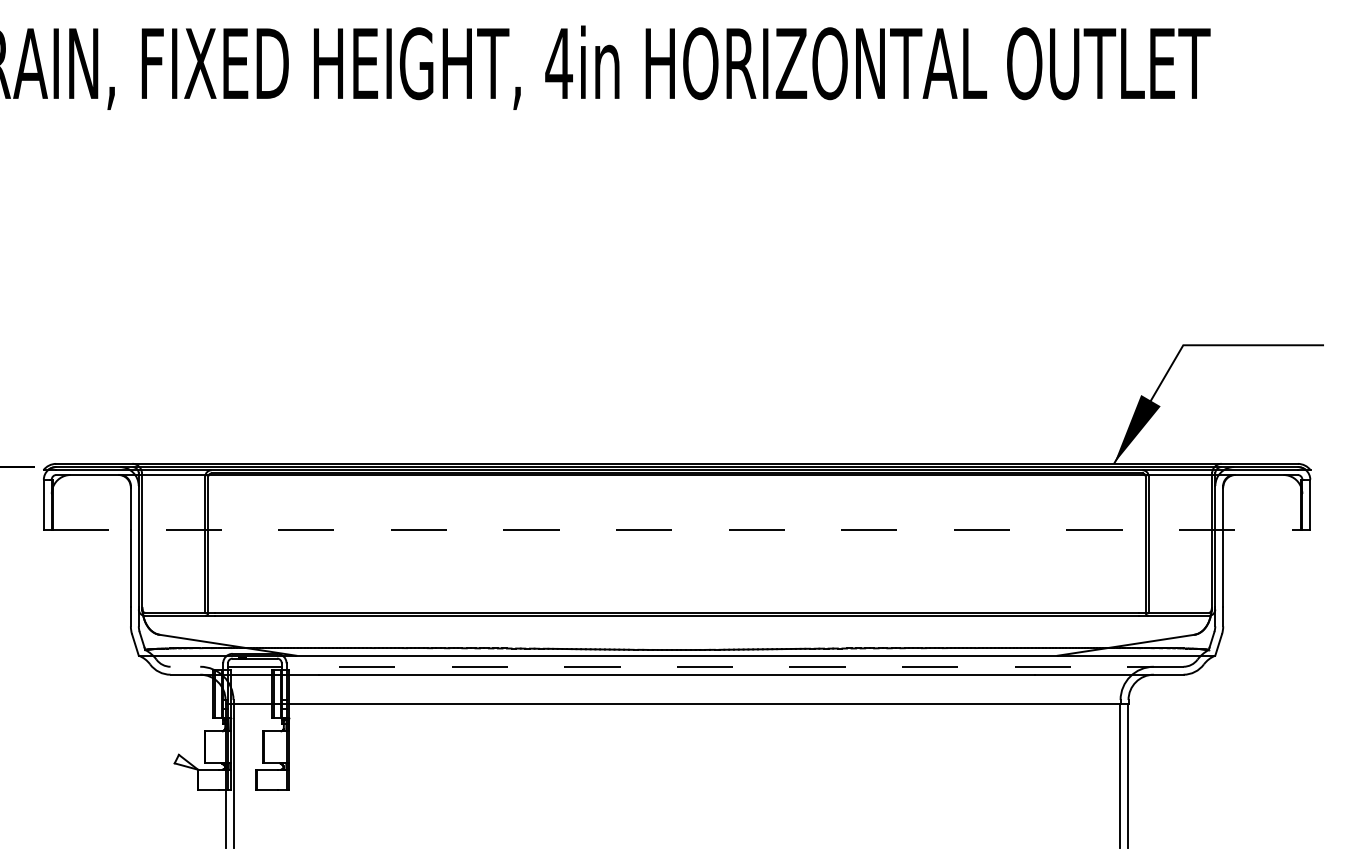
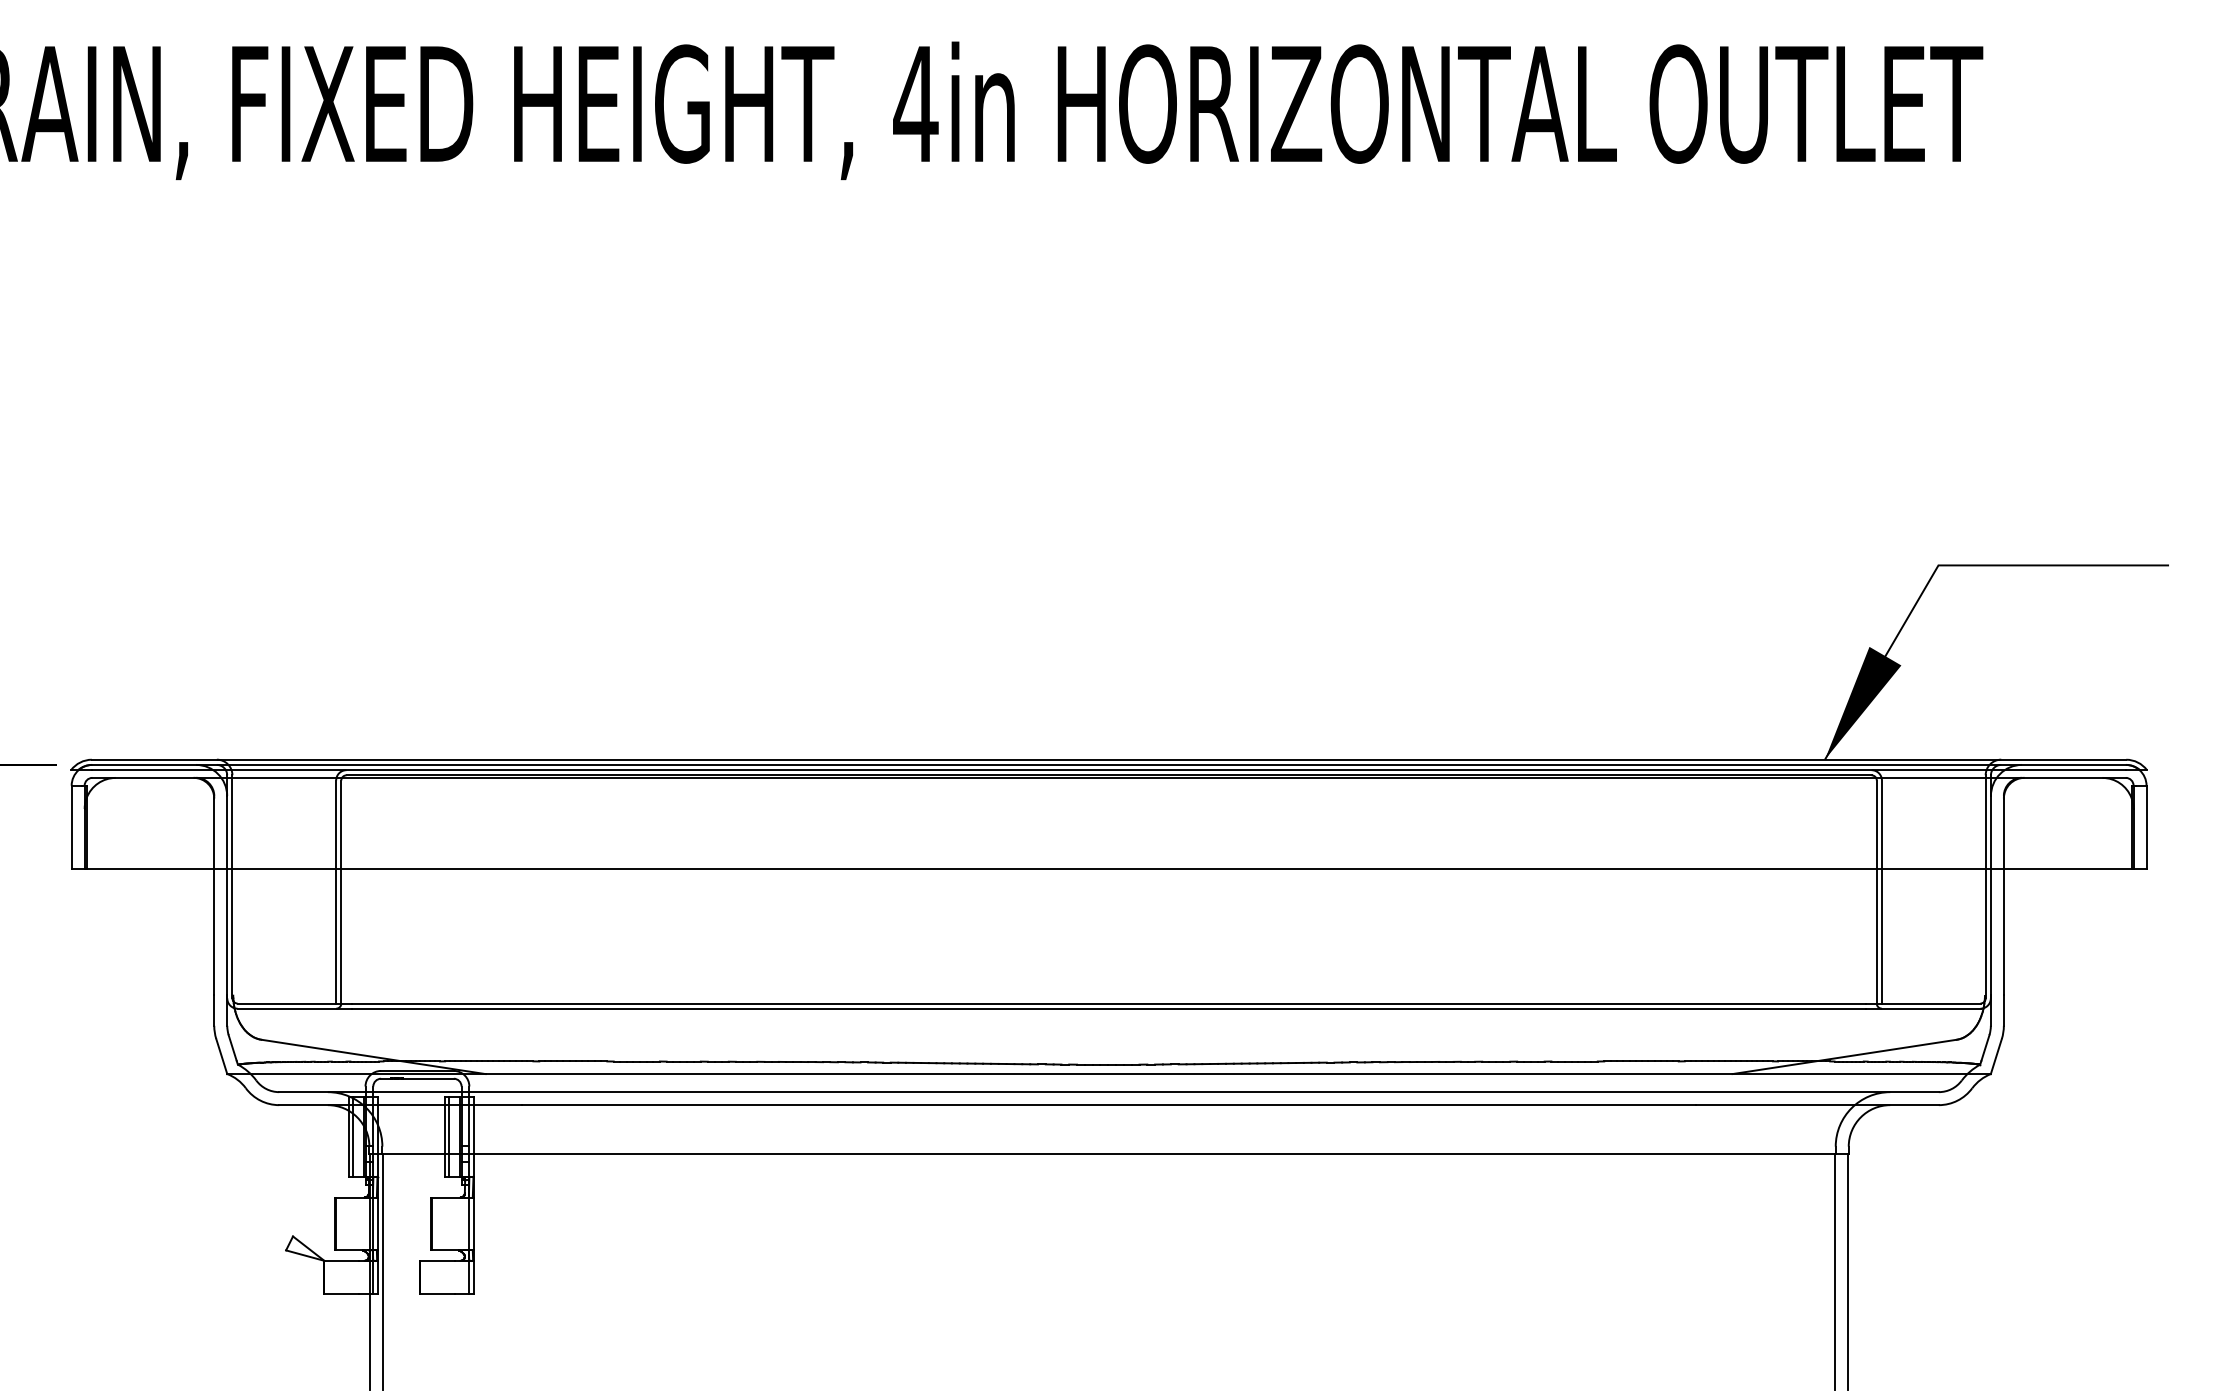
line: (677, 530) -> (1109, 868), dashed -> solid
line: (676, 666) -> (1108, 1091), dashed -> solid

